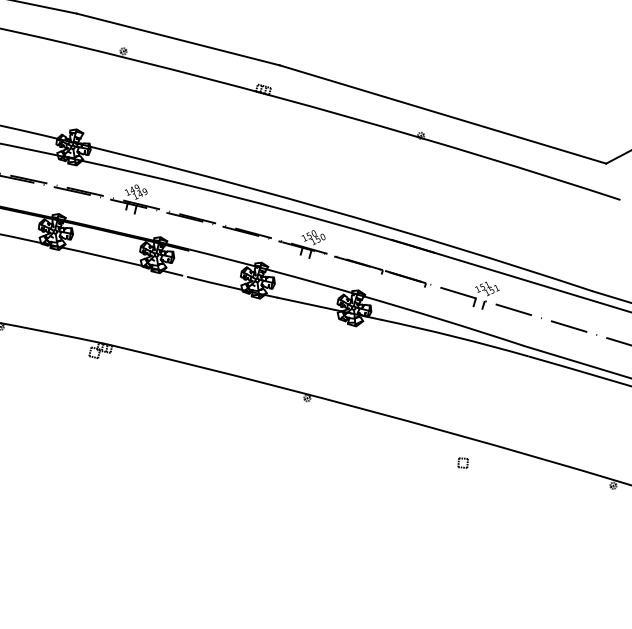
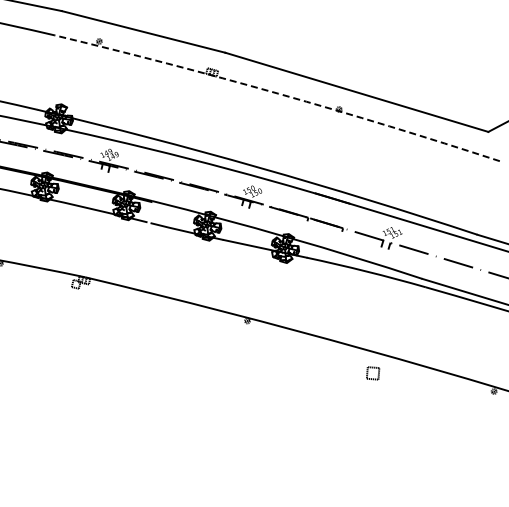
arc: (345, 115) -> (278, 93), solid -> dashed
part: (462, 462) -> (372, 372), size x1.6

